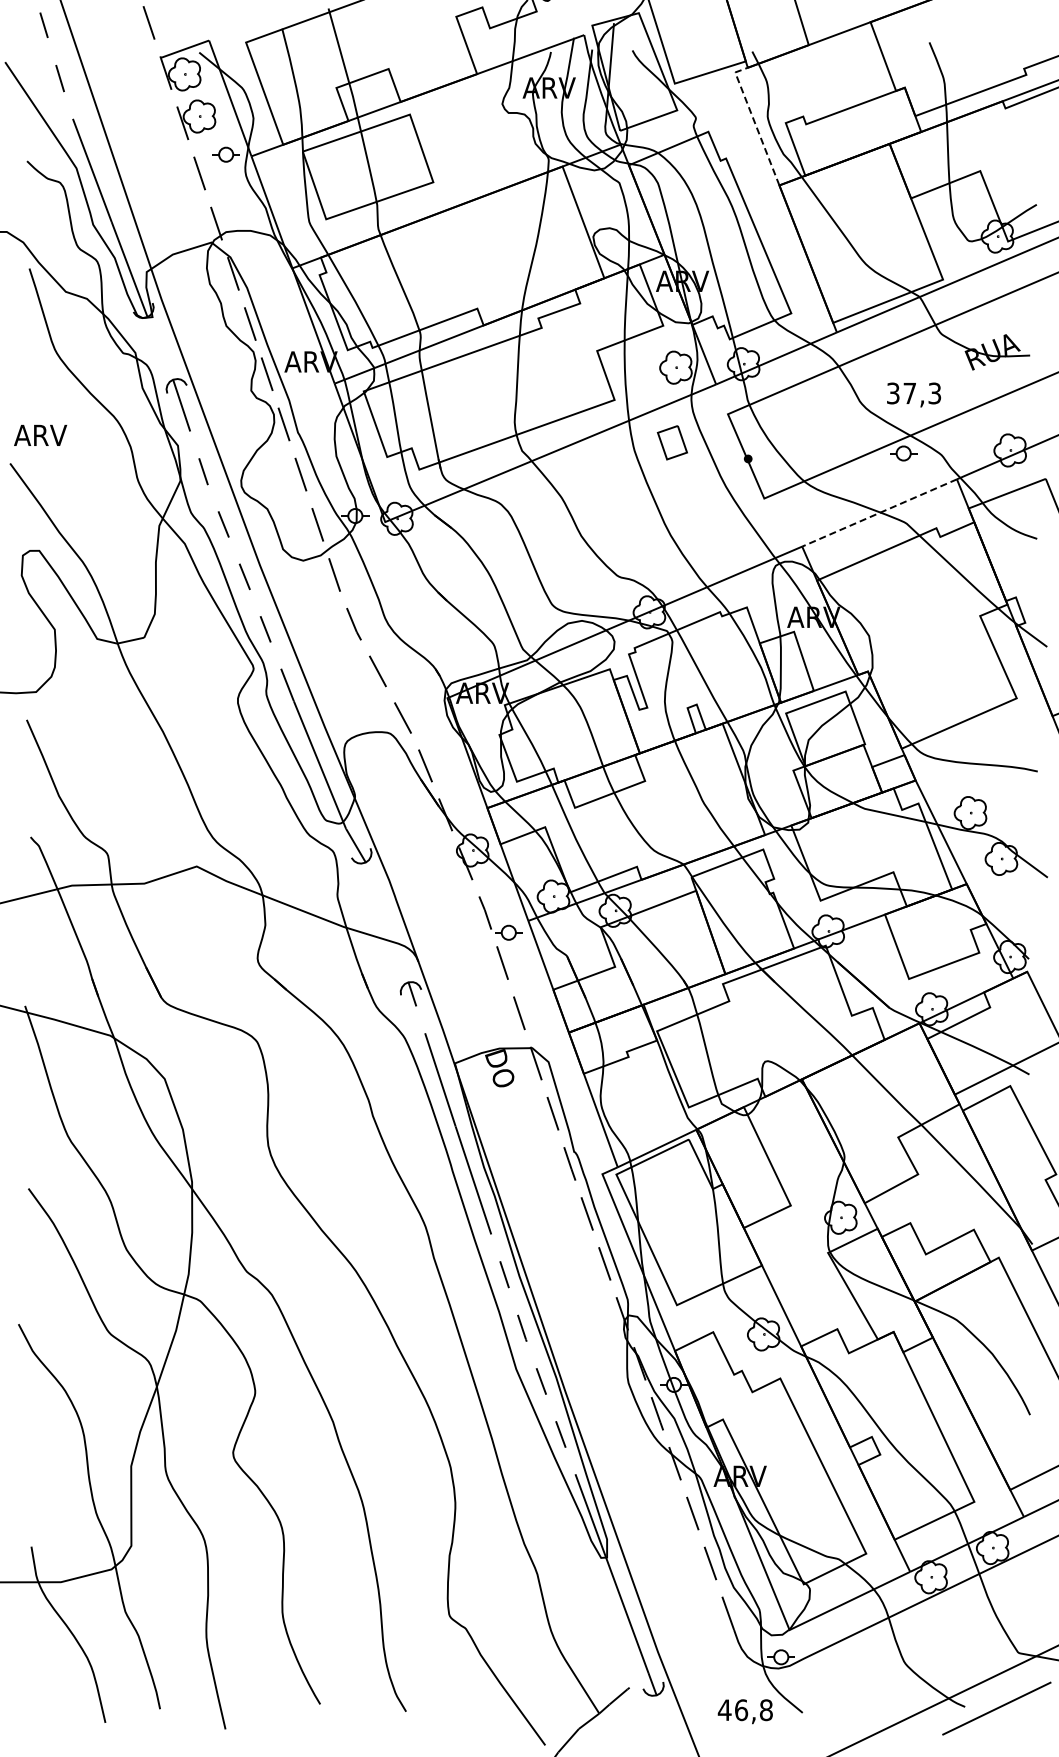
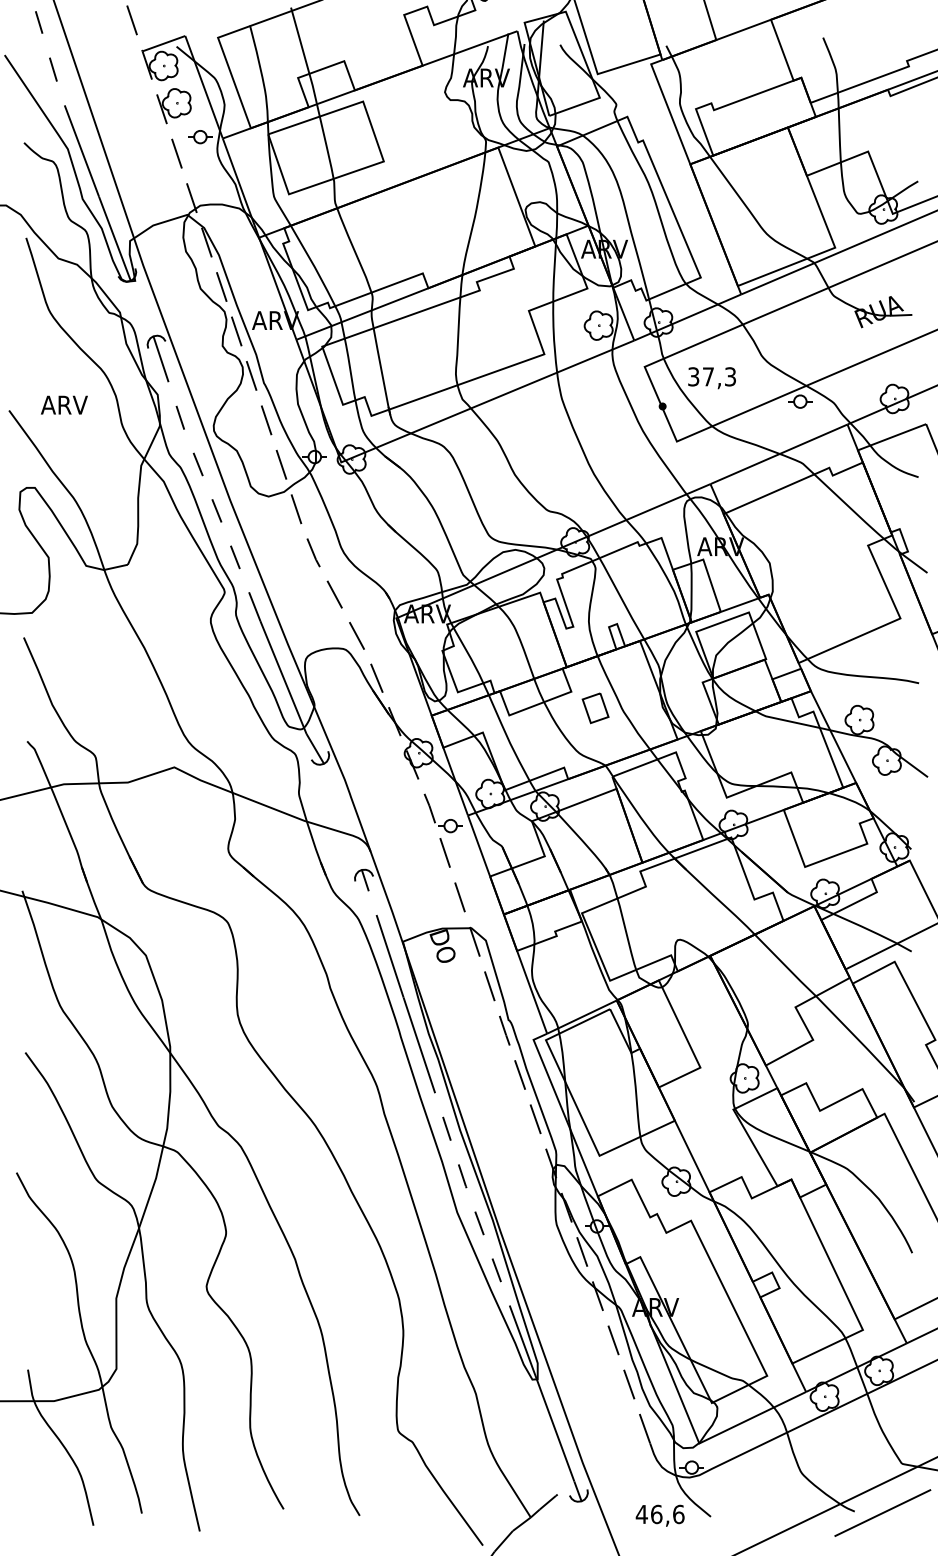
line: (754, 121) -> (668, 107), dashed -> solid
text: (913, 394) -> (711, 377), moved
text: (40, 435) -> (64, 405), moved
part: (671, 442) -> (594, 708), moved
line: (879, 513) -> (778, 454), dashed -> solid
text: (766, 1709) -> (678, 1513), 46,8 -> 46,6

